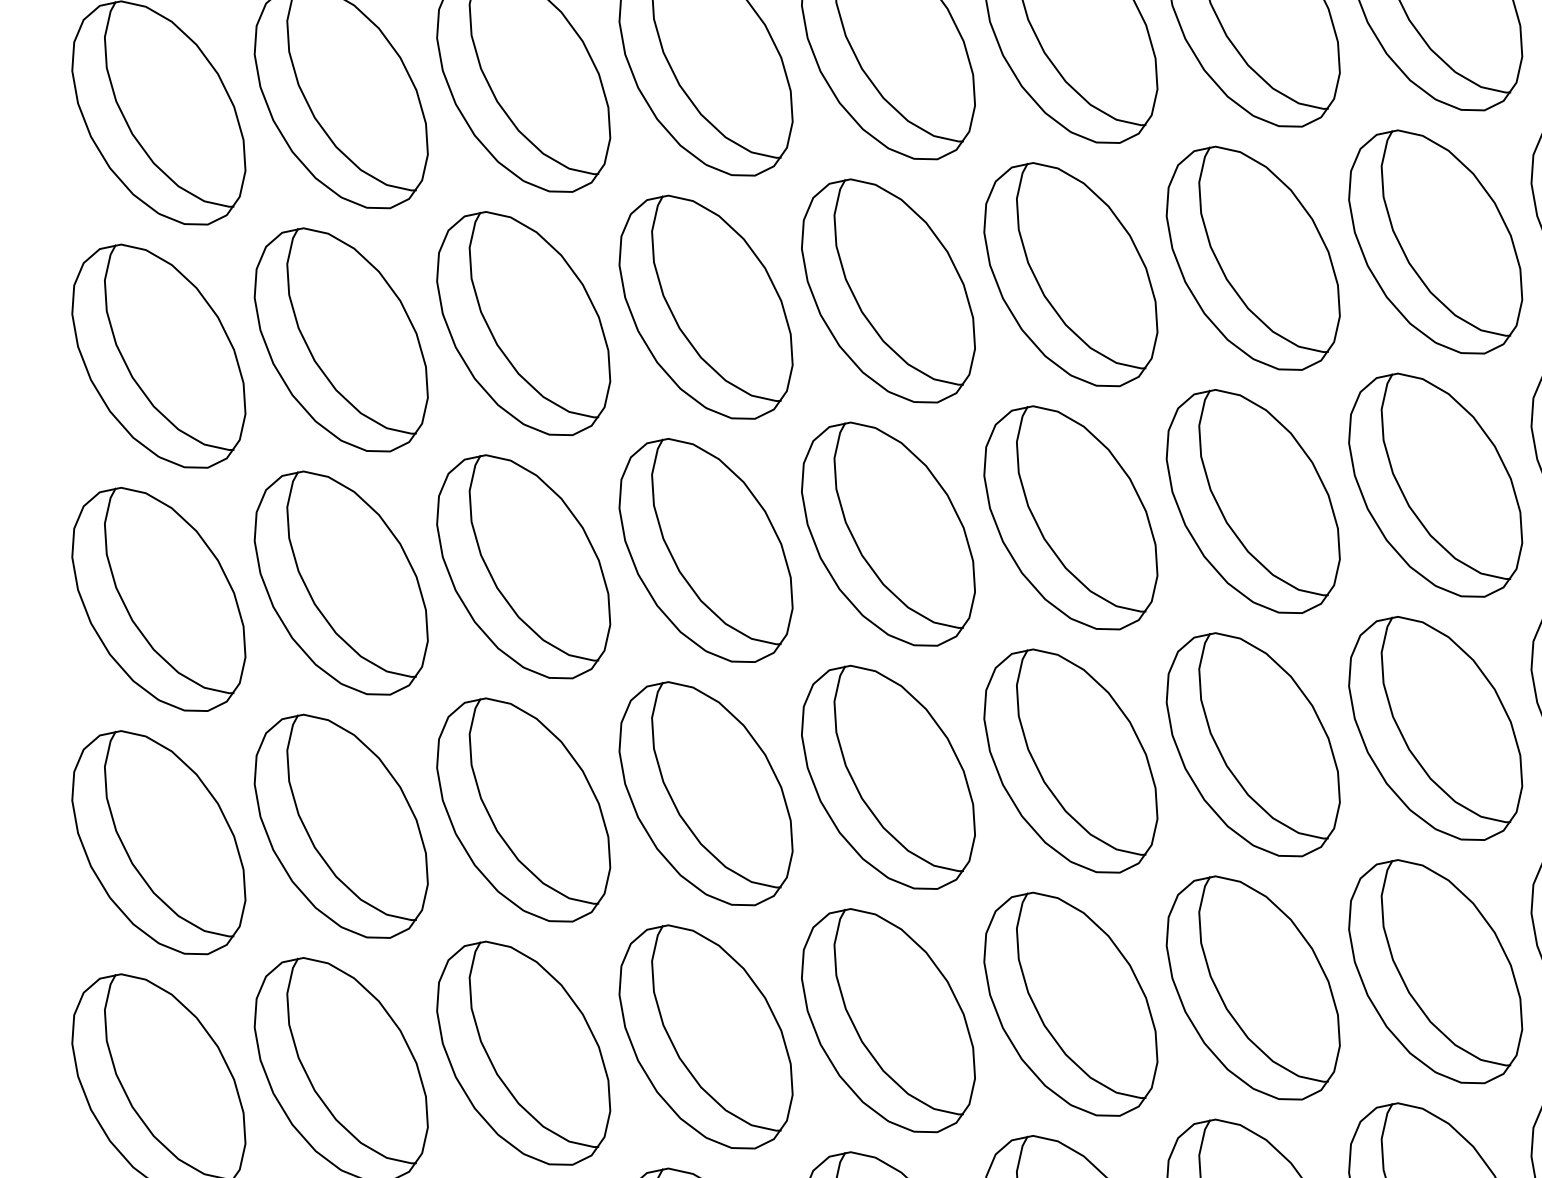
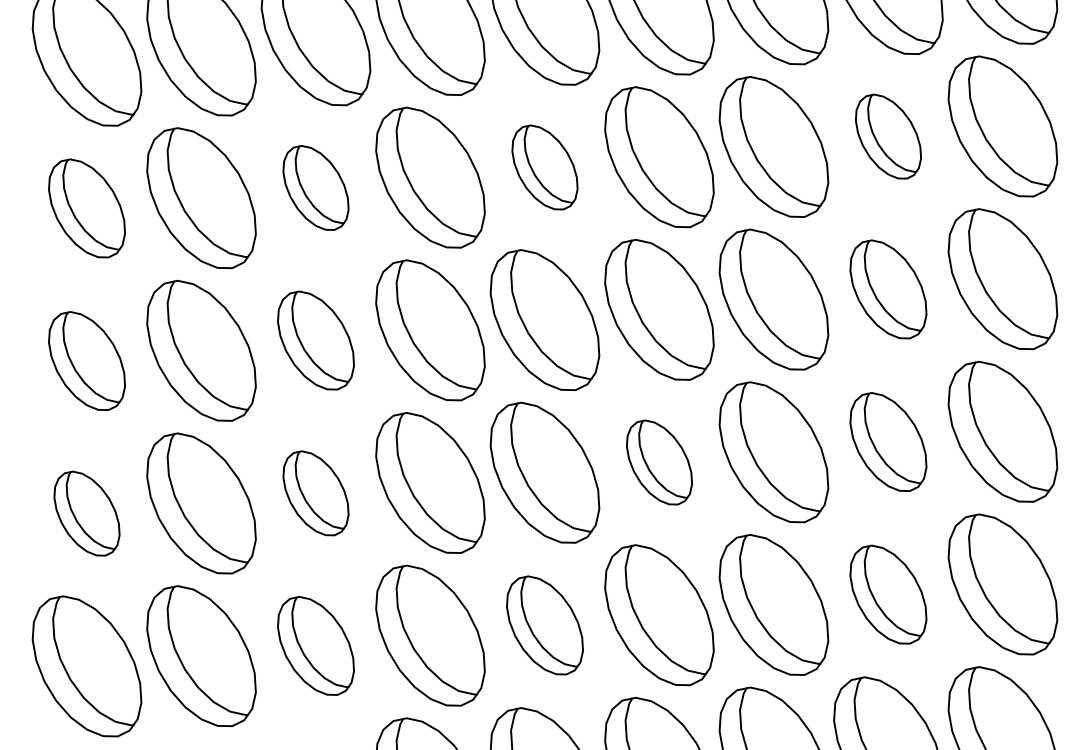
part: (1435, 241) -> (888, 136), size x0.6
part: (887, 291) -> (544, 167), size x0.6
part: (522, 322) -> (315, 187), size x0.6
part: (158, 356) -> (86, 208), size x0.7
part: (1435, 485) -> (888, 289), size x0.7
part: (522, 566) -> (315, 340), size x0.7
part: (158, 598) -> (86, 360), size x0.7
part: (1435, 727) -> (888, 441), size x0.7
part: (1070, 761) -> (659, 462), size x0.6
part: (522, 810) -> (315, 493), size x0.6
part: (158, 842) -> (86, 513), size x0.6
part: (1435, 971) -> (888, 594), size x0.7
part: (887, 1020) -> (544, 625), size x0.7
part: (522, 1052) -> (315, 645), size x0.7

